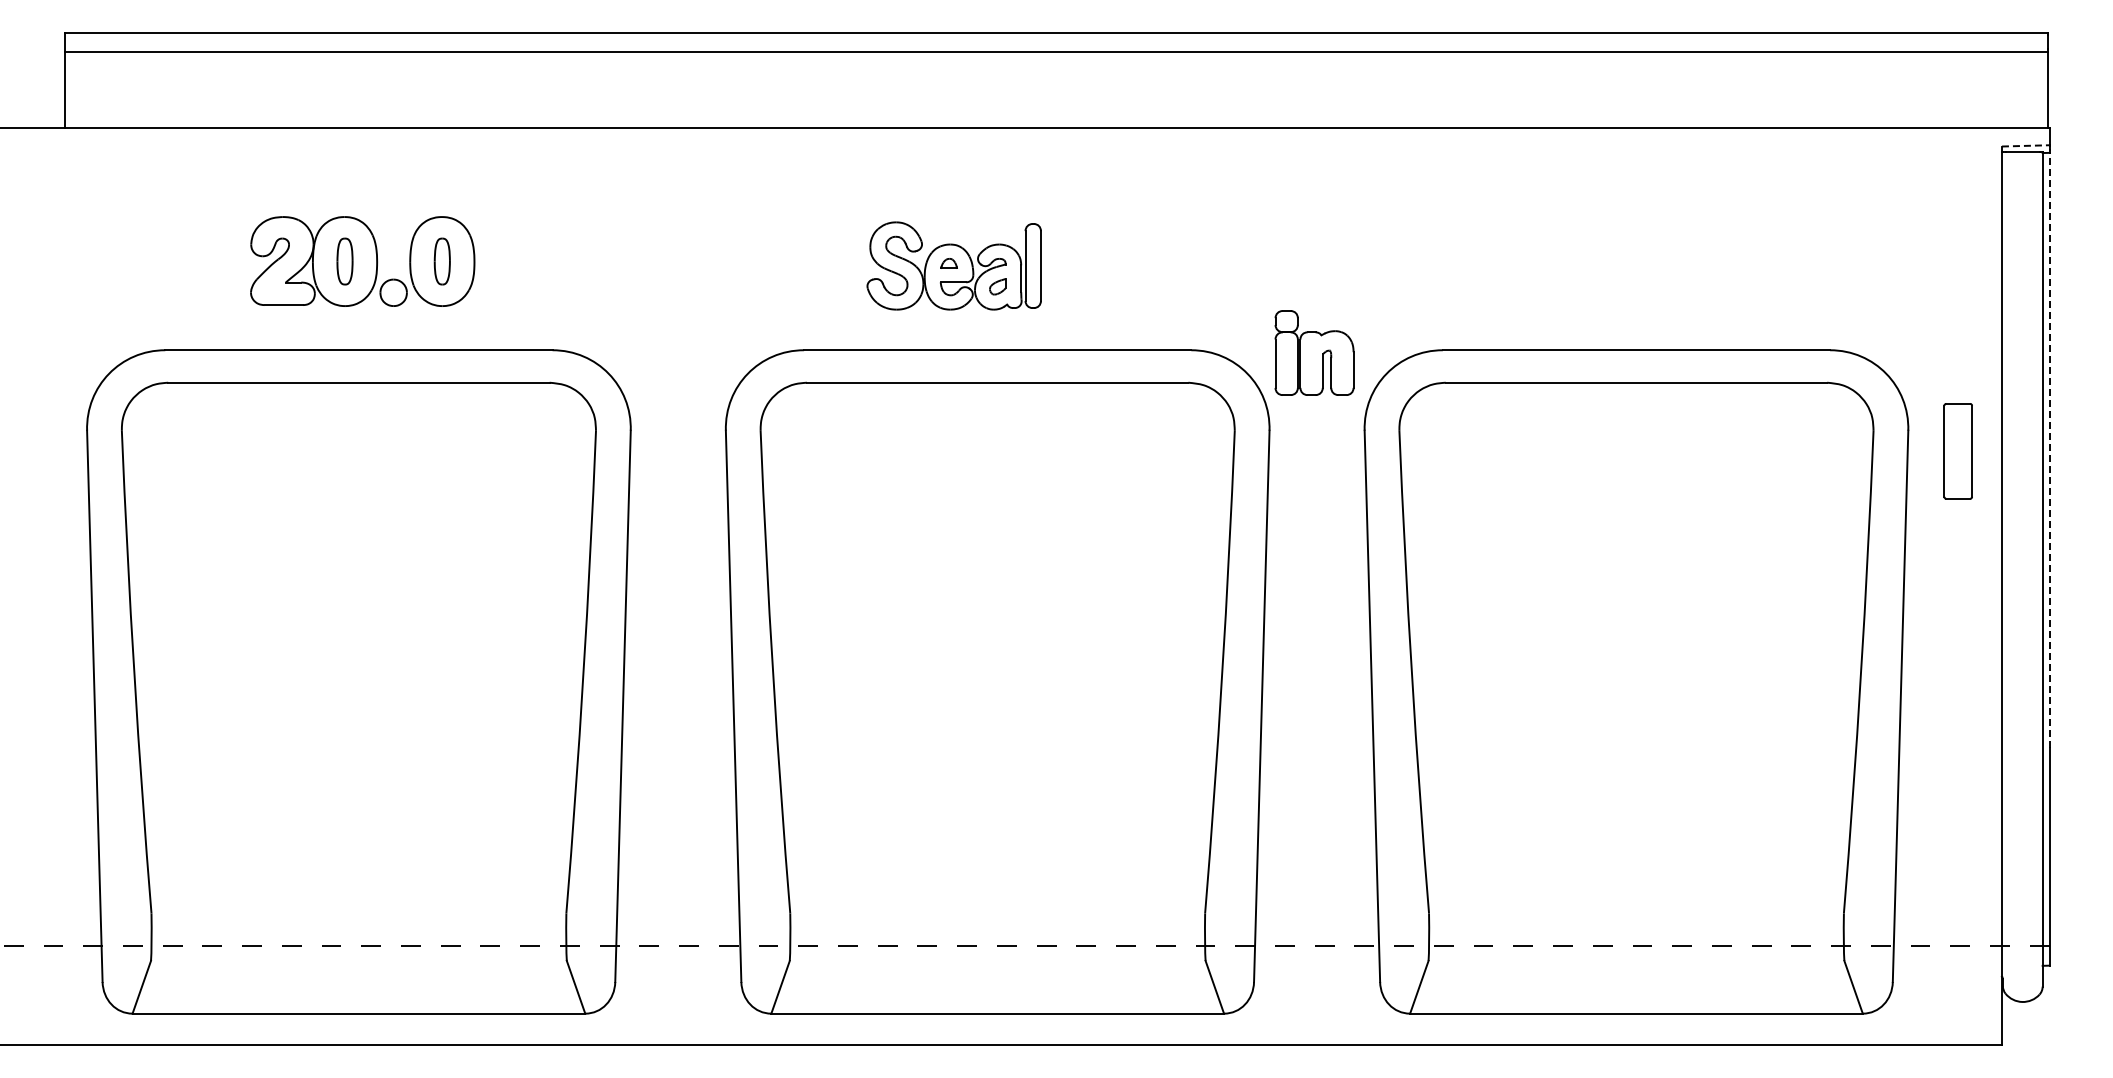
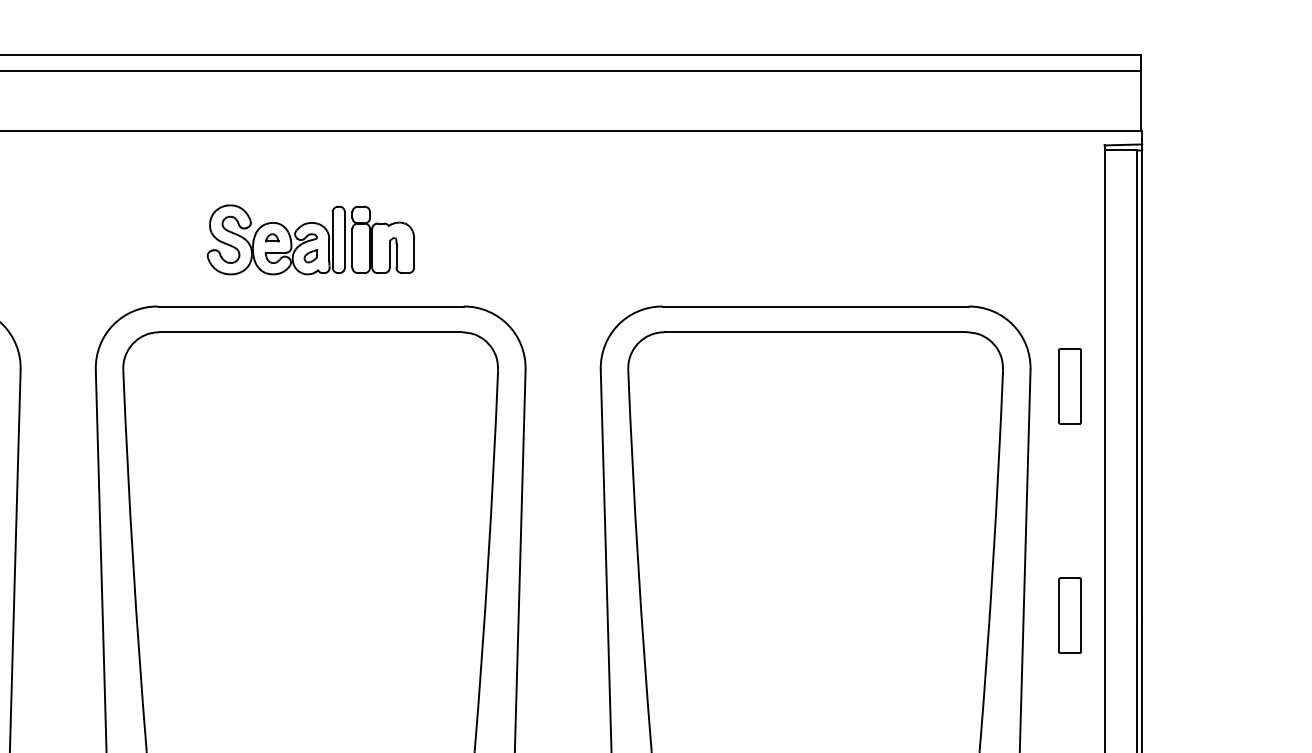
line: (2025, 145) -> (1123, 144), dashed -> solid
part: (1314, 352) -> (383, 239), moved
line: (2049, 449) -> (1142, 384), dashed -> solid
part: (1957, 741) -> (1069, 615), added

